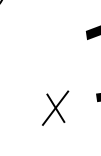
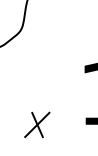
part: (55, 107) -> (37, 124), moved

